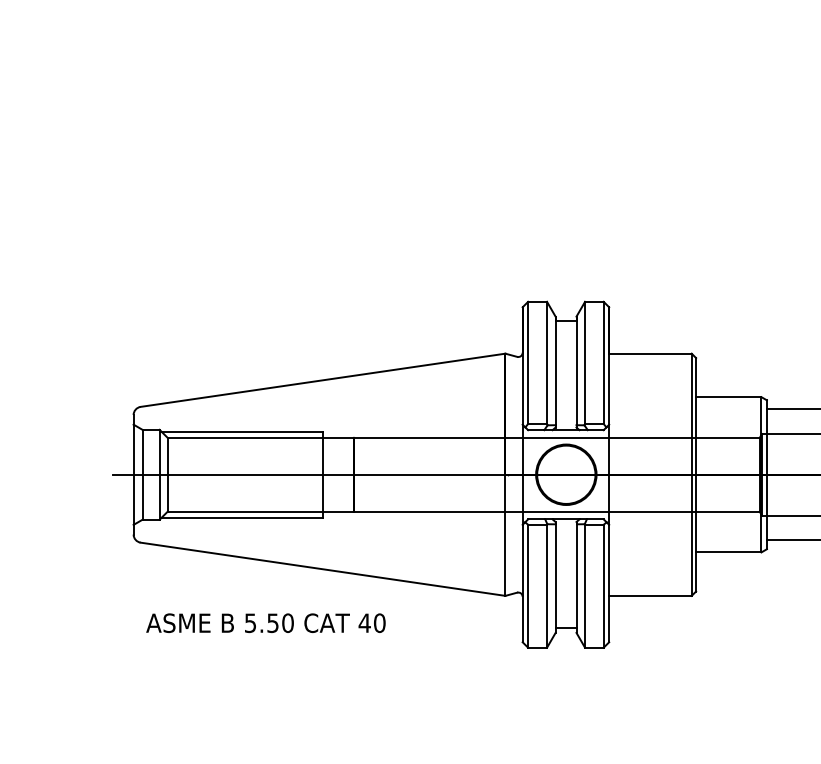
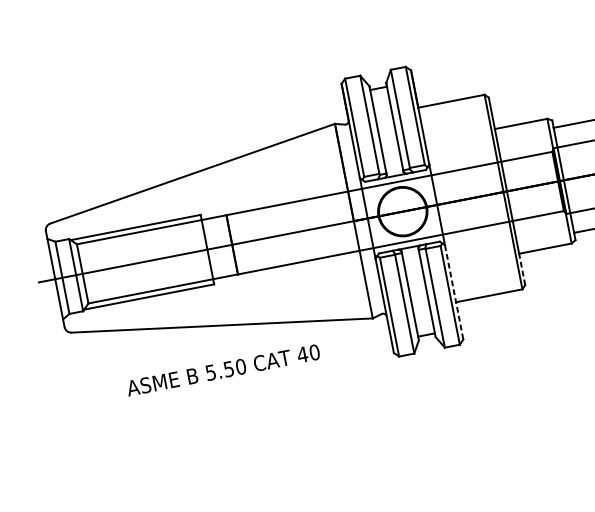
line: (696, 571) -> (522, 269), solid -> dashed
line: (609, 583) -> (454, 292), solid -> dashed
text: (265, 622) -> (222, 369), moved

